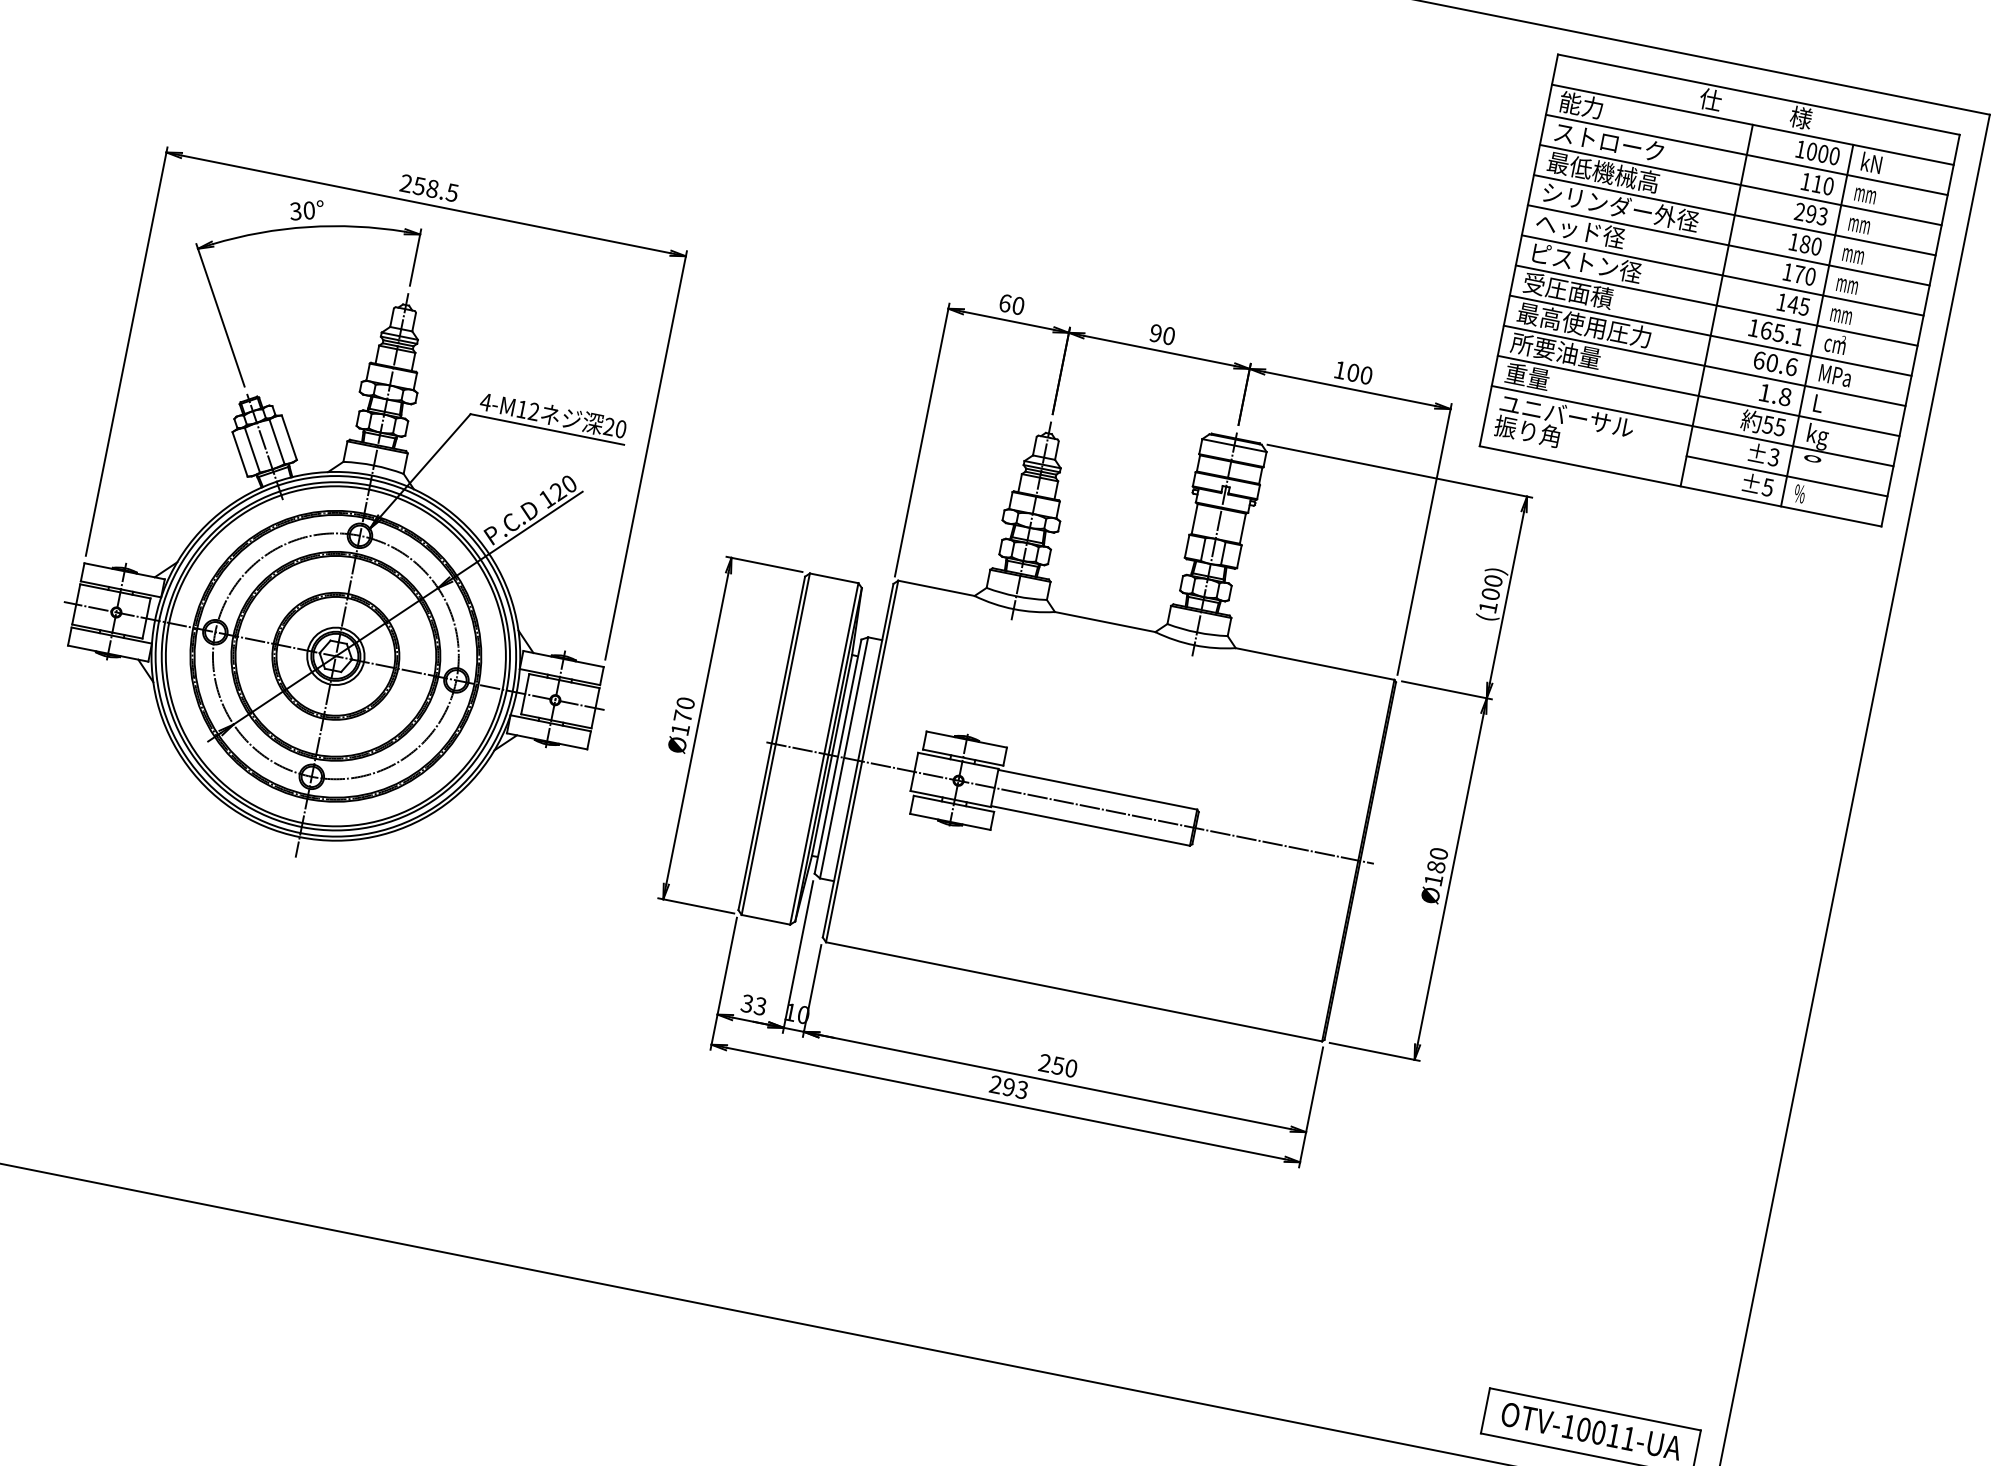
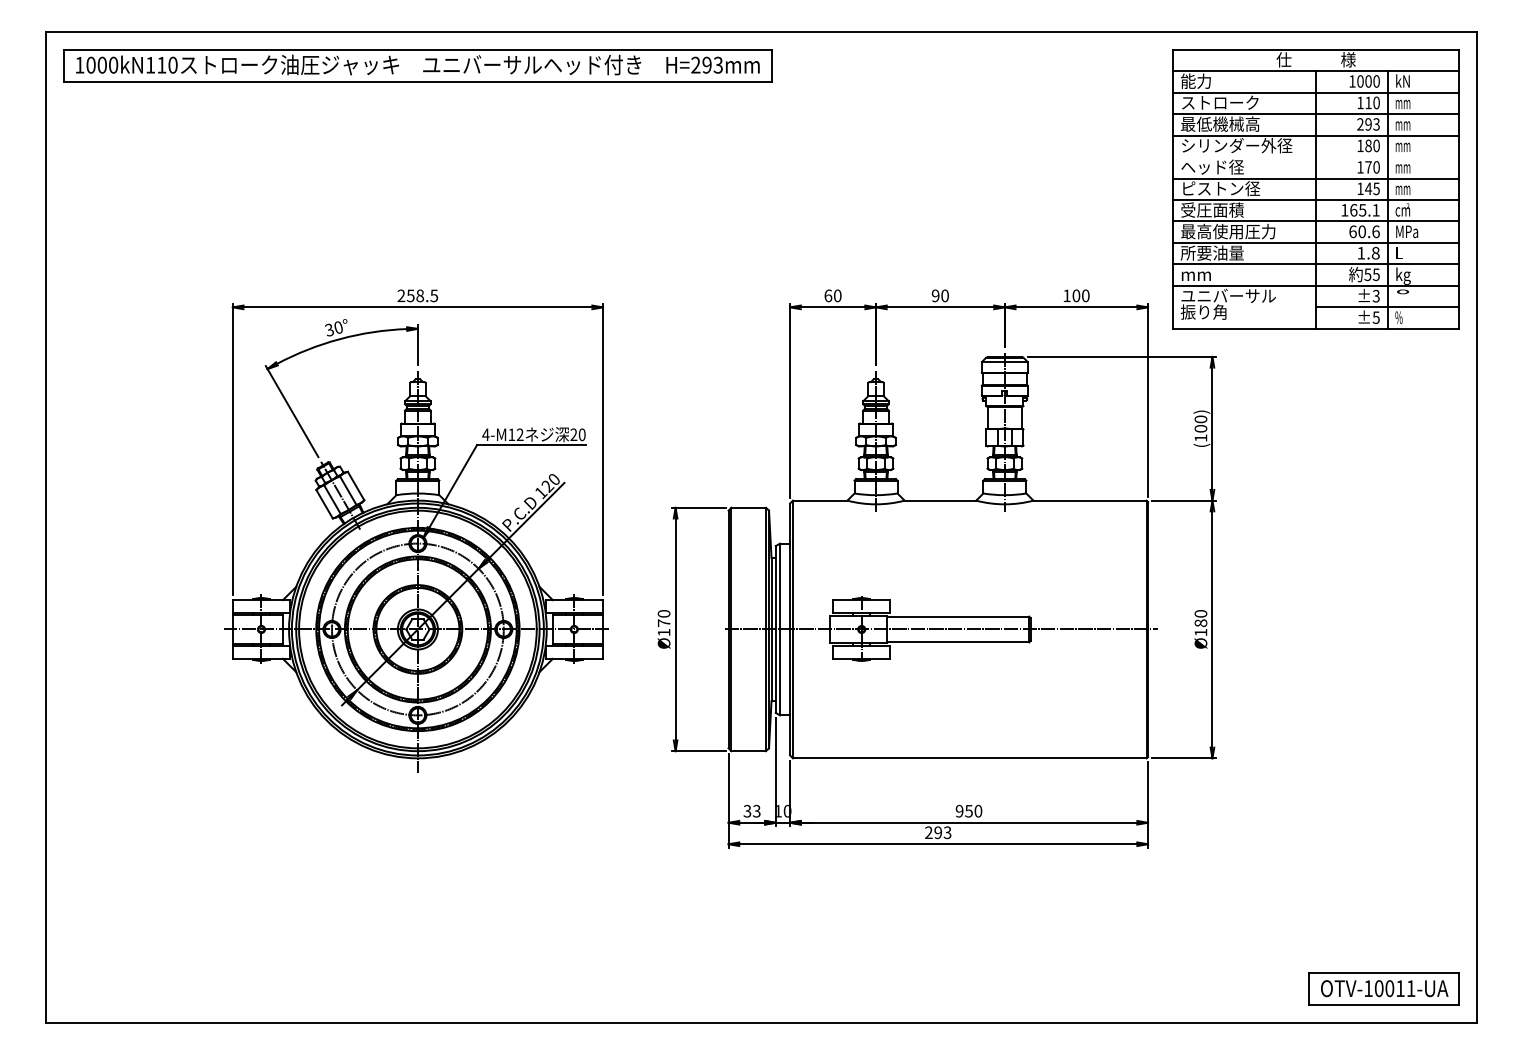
line: (1729, 246) -> (1316, 157), removed
text: (1527, 376) -> (1196, 274), 重量 -> mm
text: (1044, 1063) -> (959, 811), 250 -> 950

